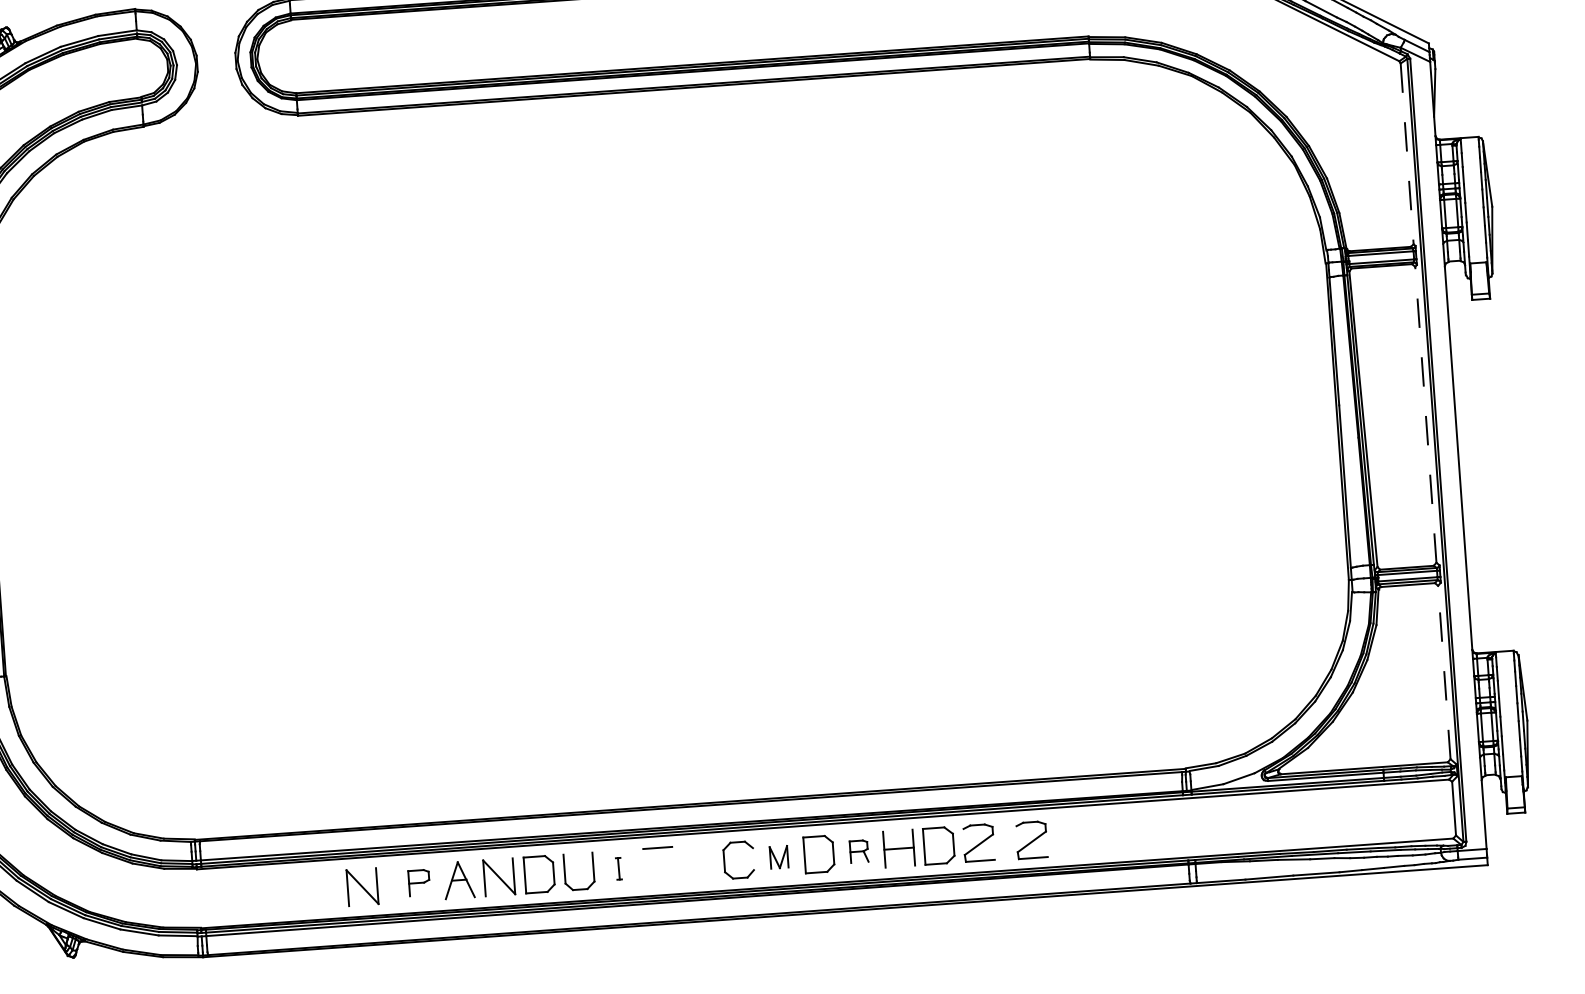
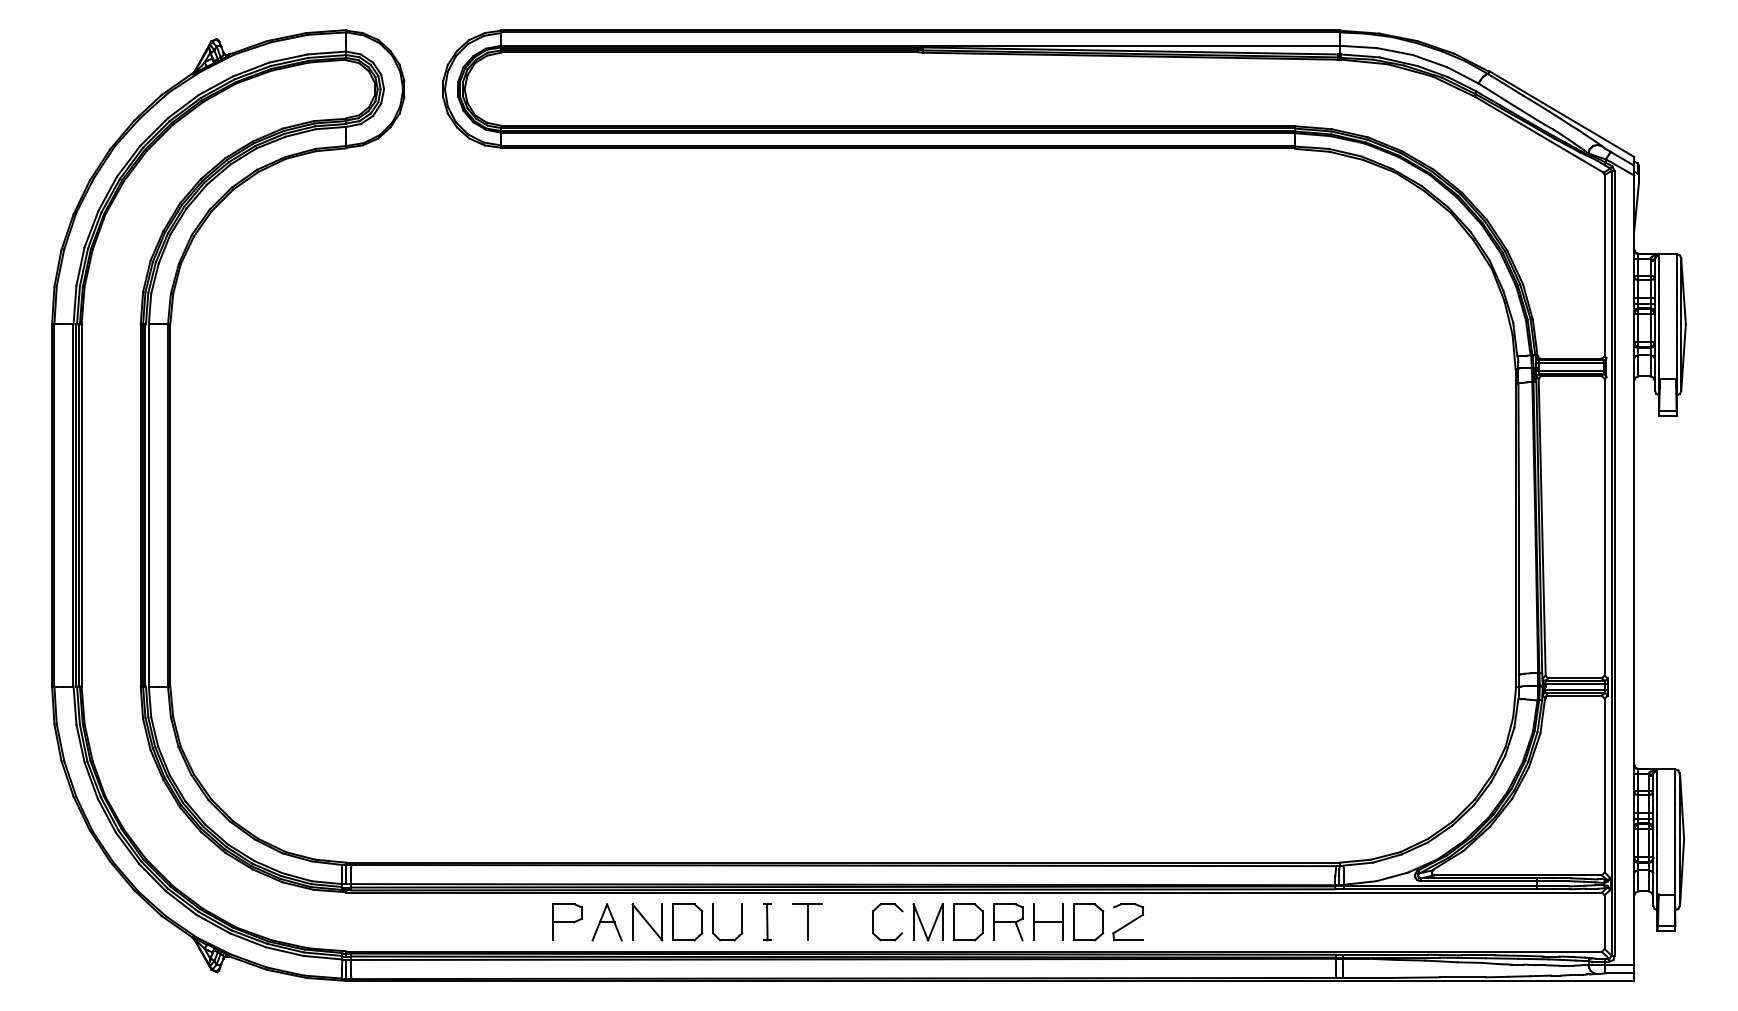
line: (1406, 153) -> (1604, 265), dashed -> solid
line: (1425, 414) -> (1604, 526), dashed -> solid
line: (1444, 672) -> (1604, 785), dashed -> solid
part: (1031, 840) -> (1180, 923), removed
part: (859, 851) -> (1008, 922), size x1.67
part: (778, 857) -> (927, 922), size x1.67
line: (658, 866) -> (807, 922), added
part: (619, 868) -> (767, 922), size x1.67
part: (419, 882) -> (567, 921), size x1.43
part: (362, 887) -> (510, 922), removed

